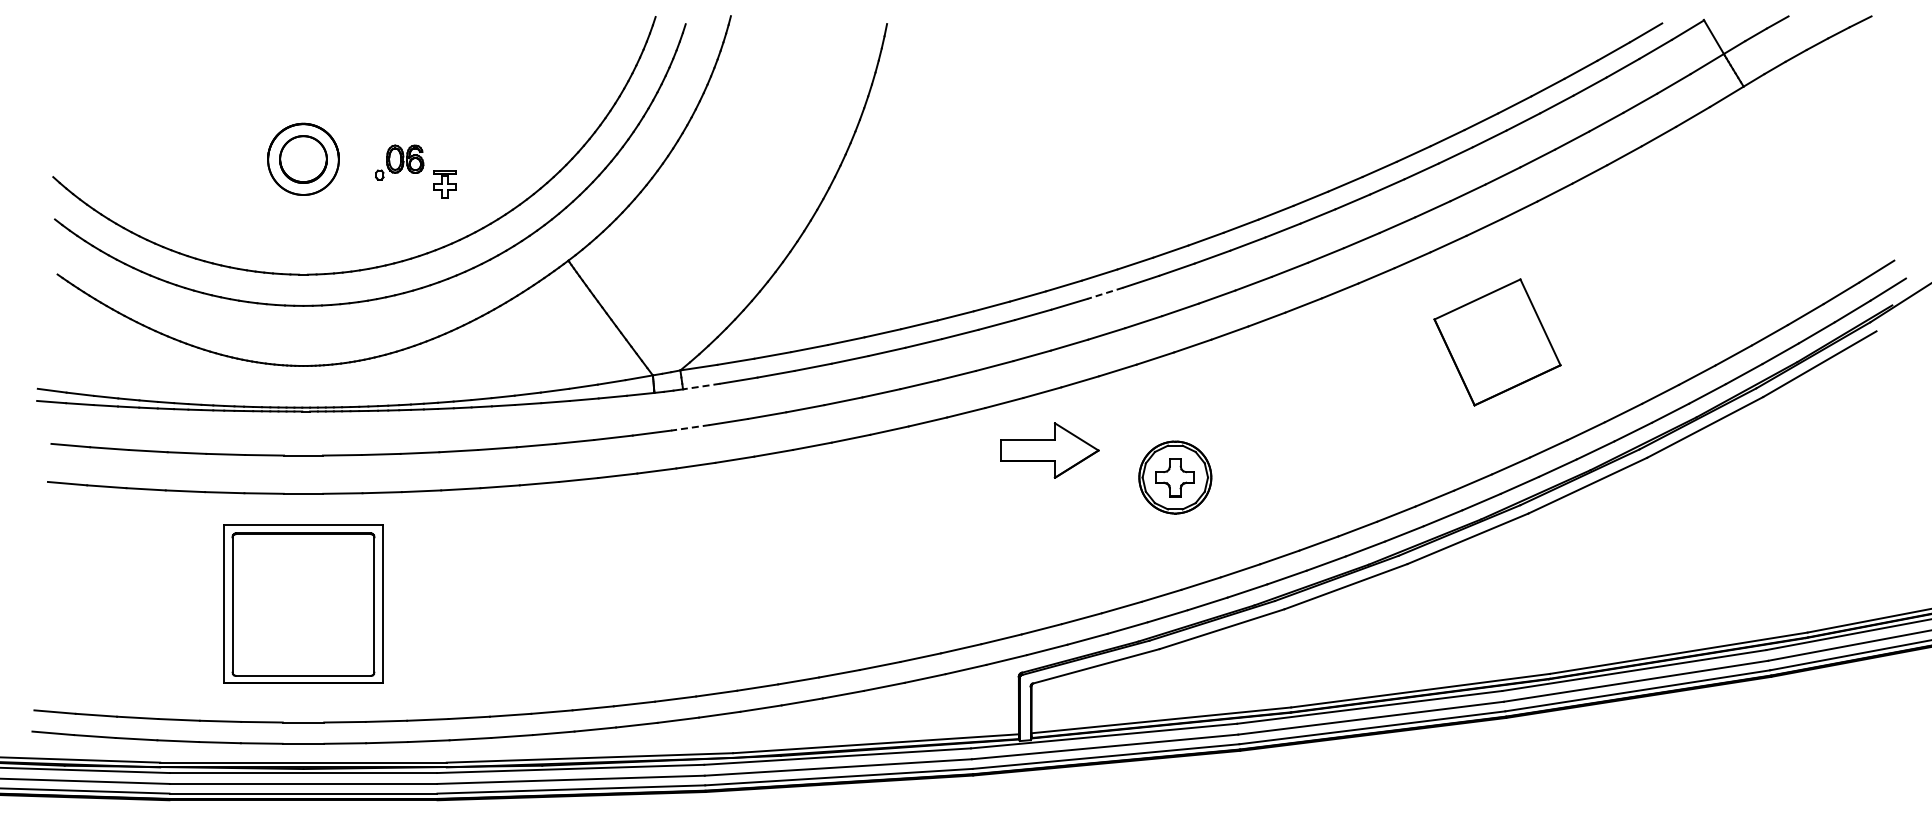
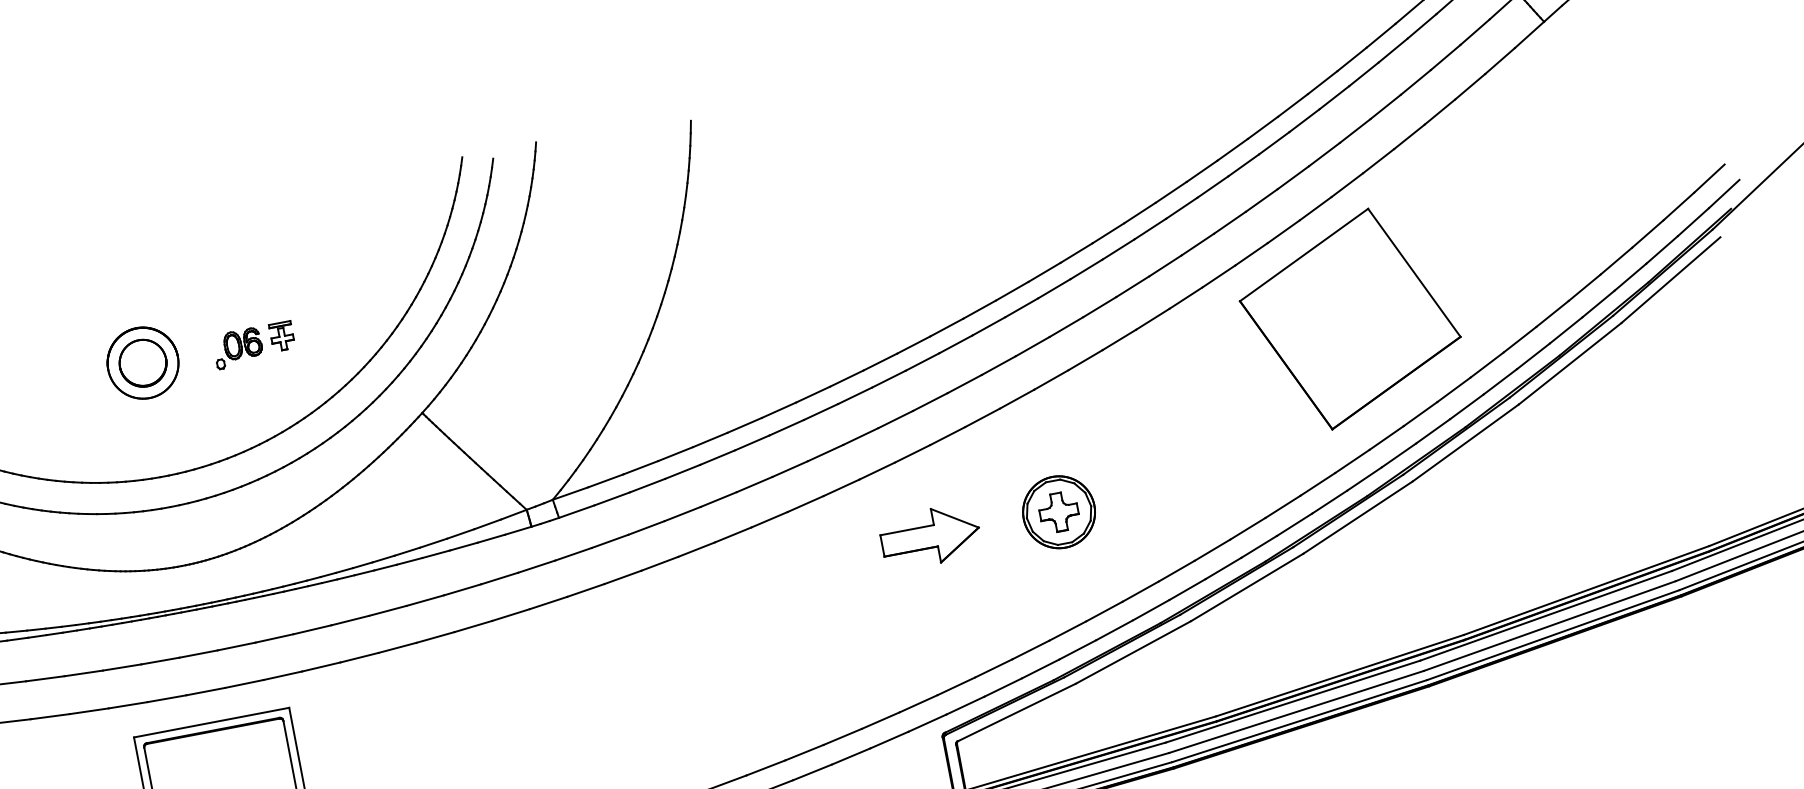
part: (444, 184) -> (281, 336), moved
line: (1105, 293) -> (955, 344), dashed -> solid
part: (1497, 342) -> (1350, 319), size x1.67
line: (701, 386) -> (576, 511), dashed -> solid
line: (689, 427) -> (572, 554), dashed -> solid
part: (1049, 450) -> (930, 536), moved

